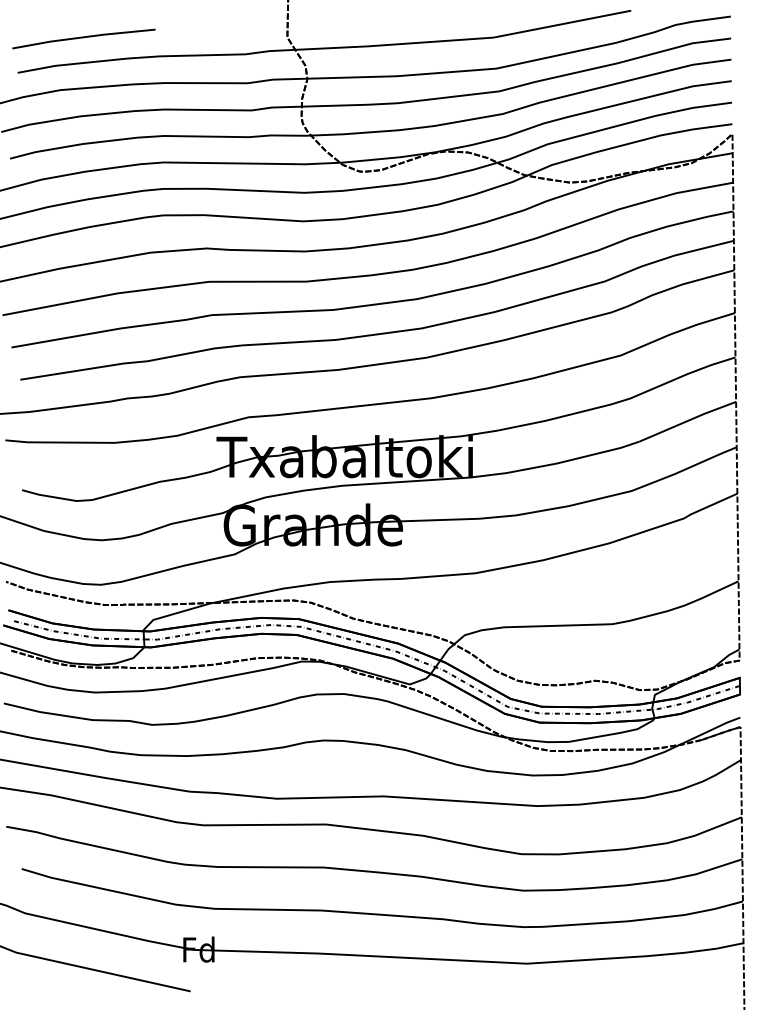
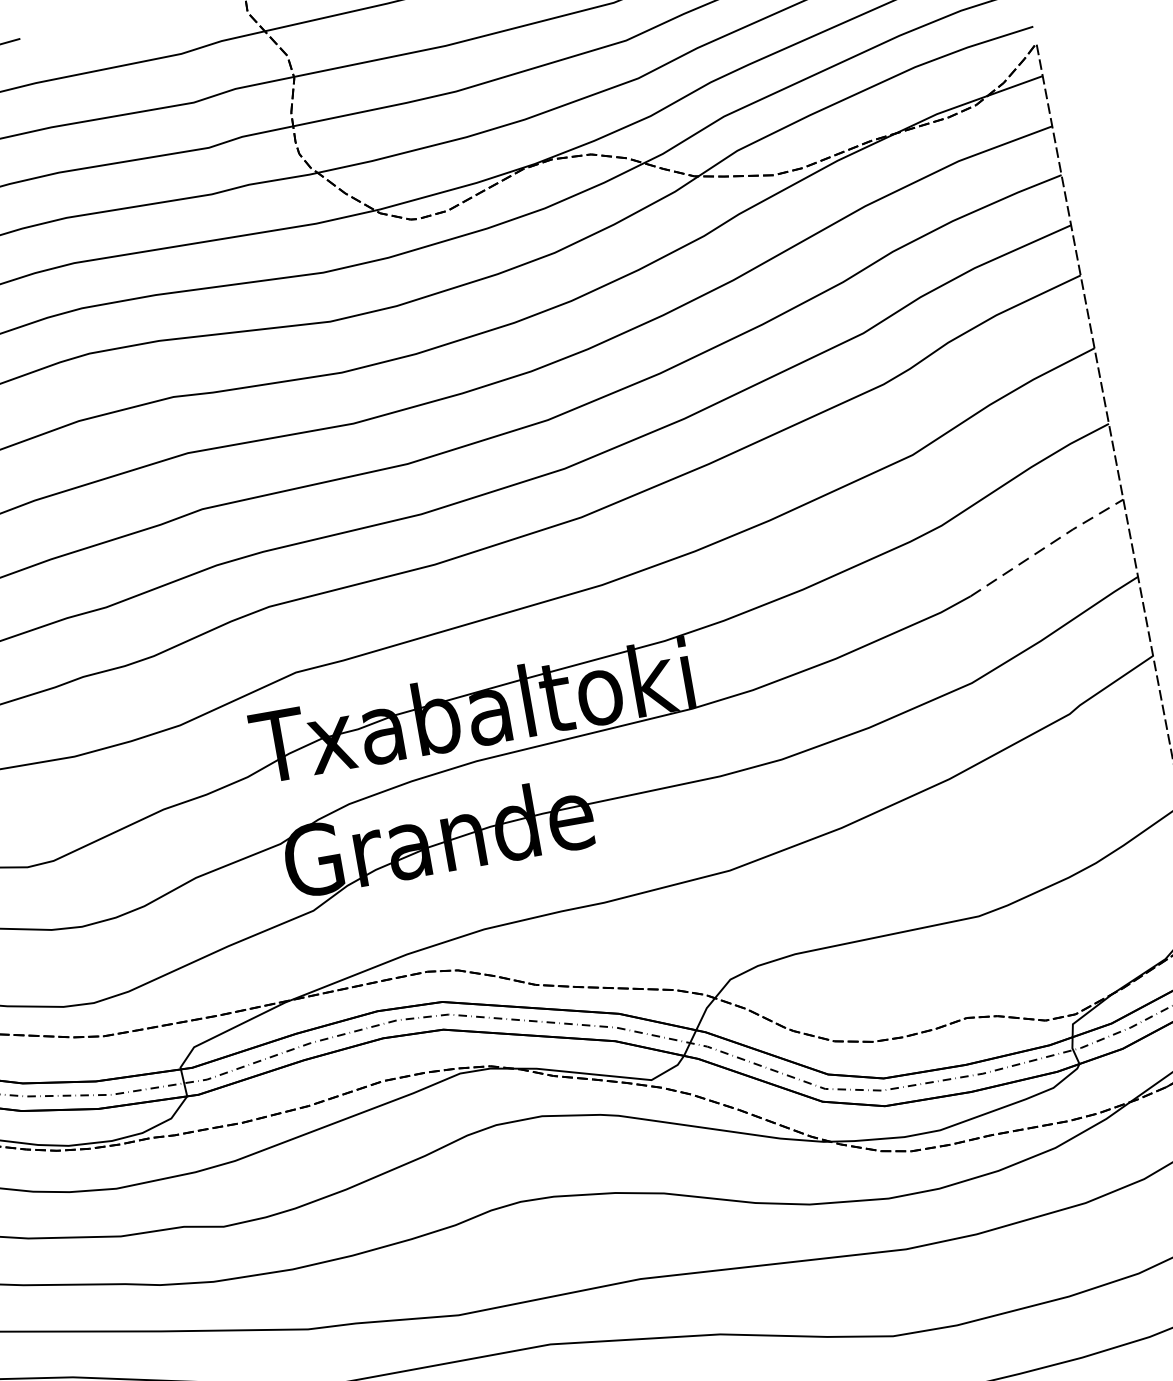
line: (688, 420) -> (1047, 545), solid -> dashed

